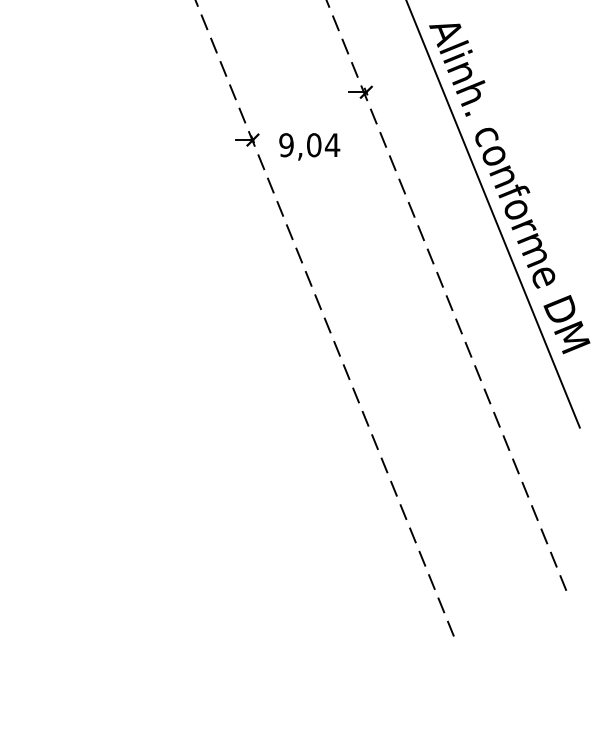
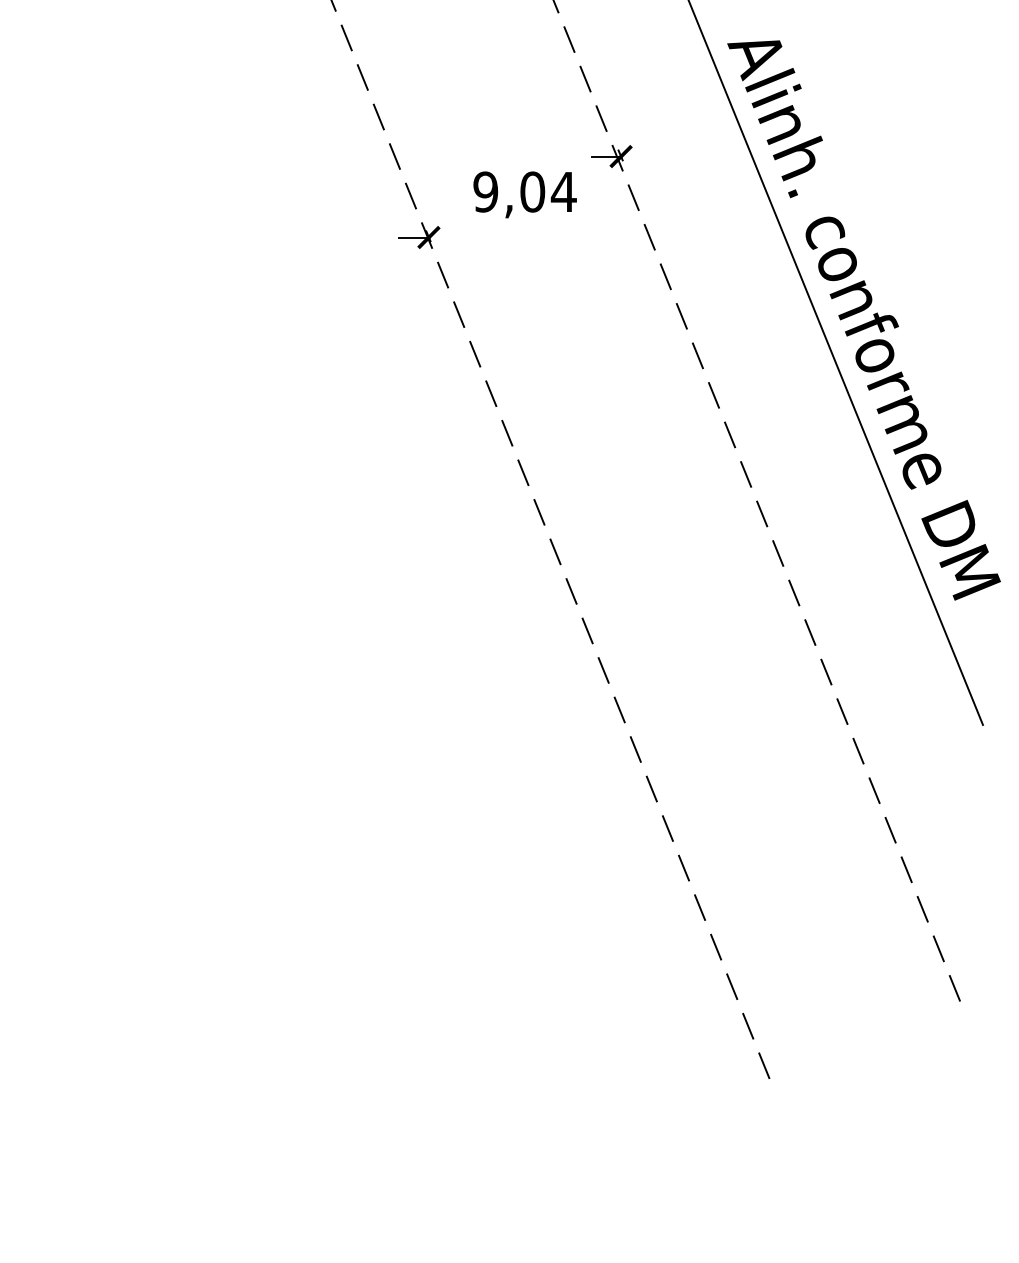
text: (309, 146) -> (524, 194), moved

